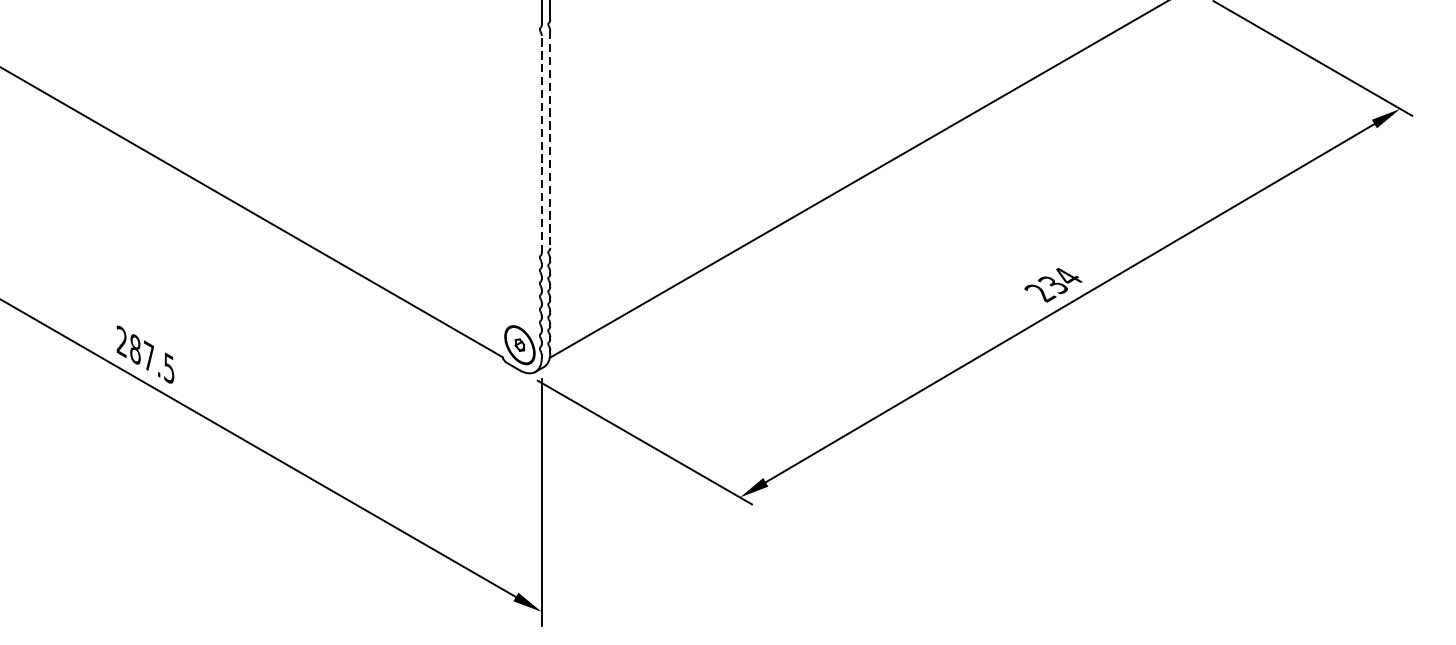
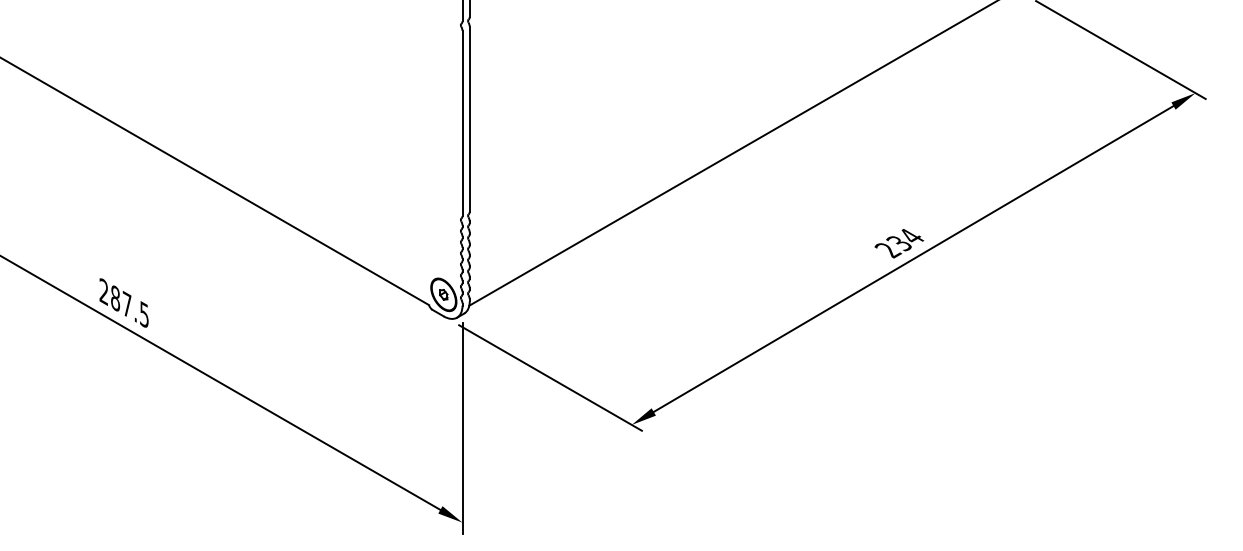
line: (549, 139) -> (469, 119), dashed -> solid
line: (541, 144) -> (462, 123), dashed -> solid

